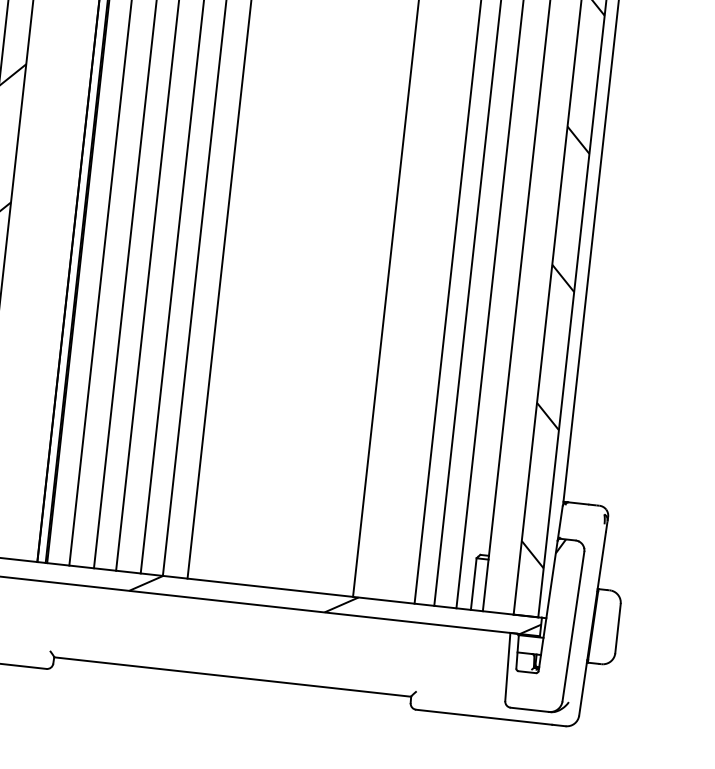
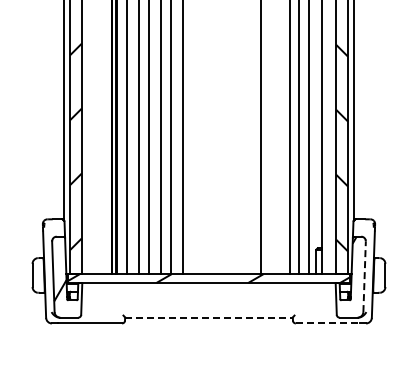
line: (573, 625) -> (364, 276), solid -> dashed
line: (231, 676) -> (208, 317), solid -> dashed
line: (483, 717) -> (327, 323), solid -> dashed

